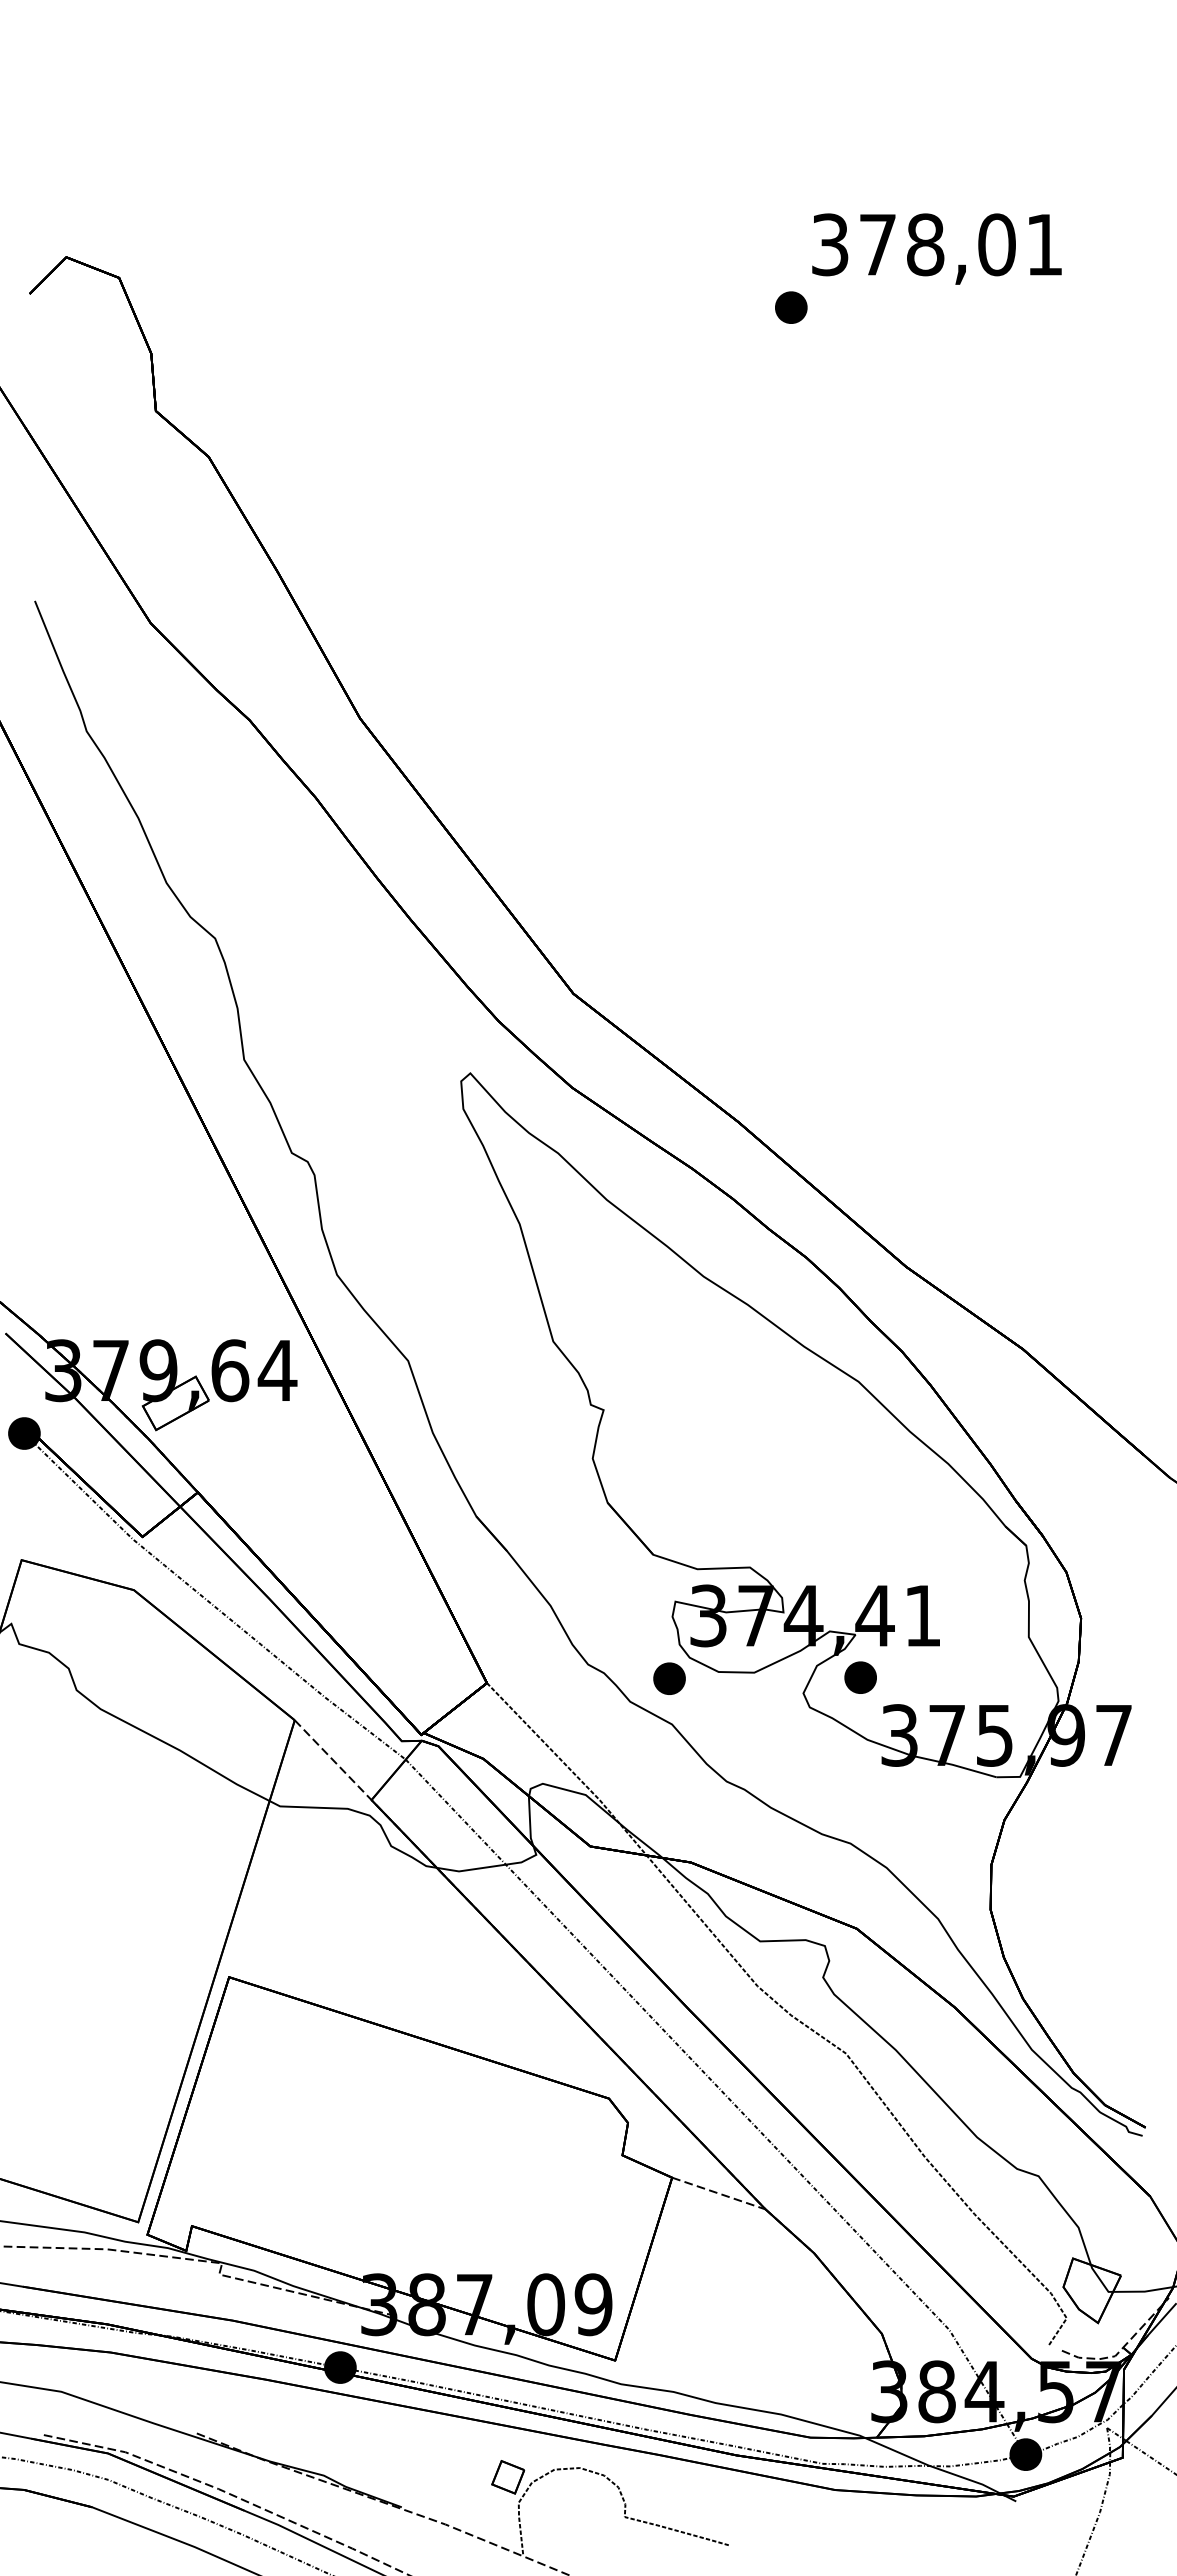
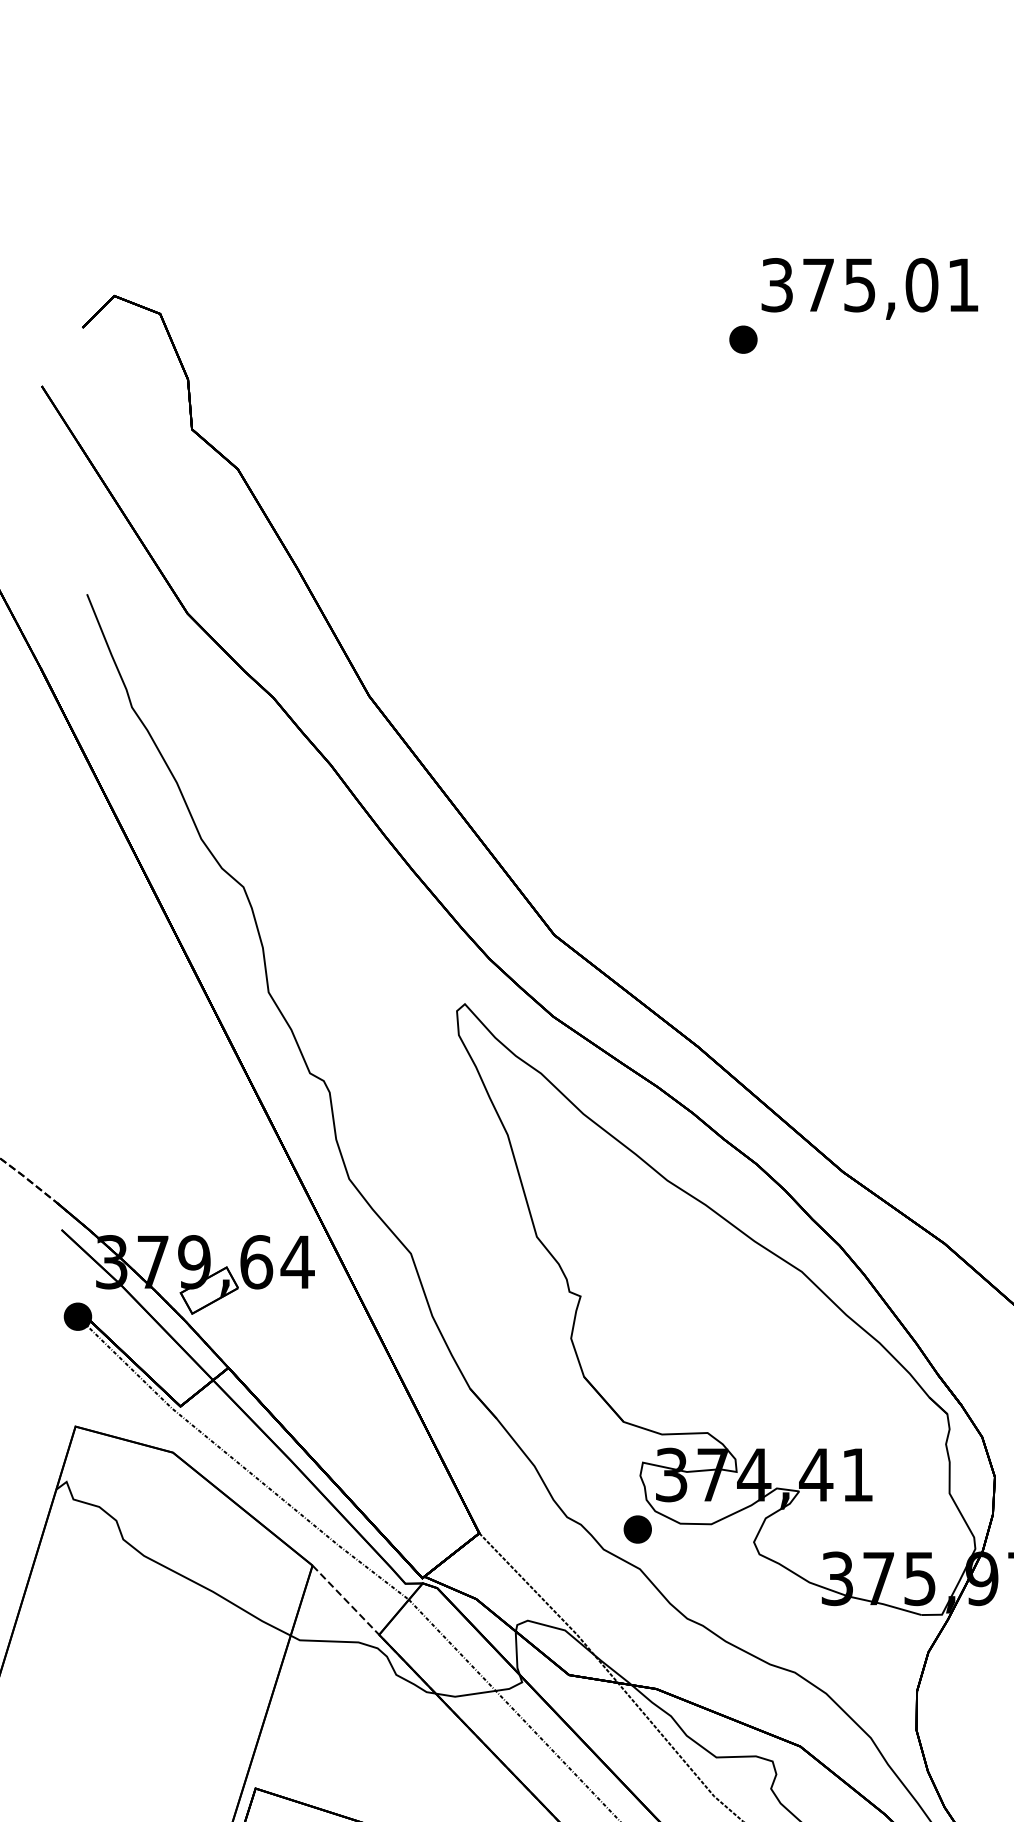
text: (925, 244) -> (859, 284), 378,01 -> 375,01
part: (860, 1677) -> (803, 1528), removed

